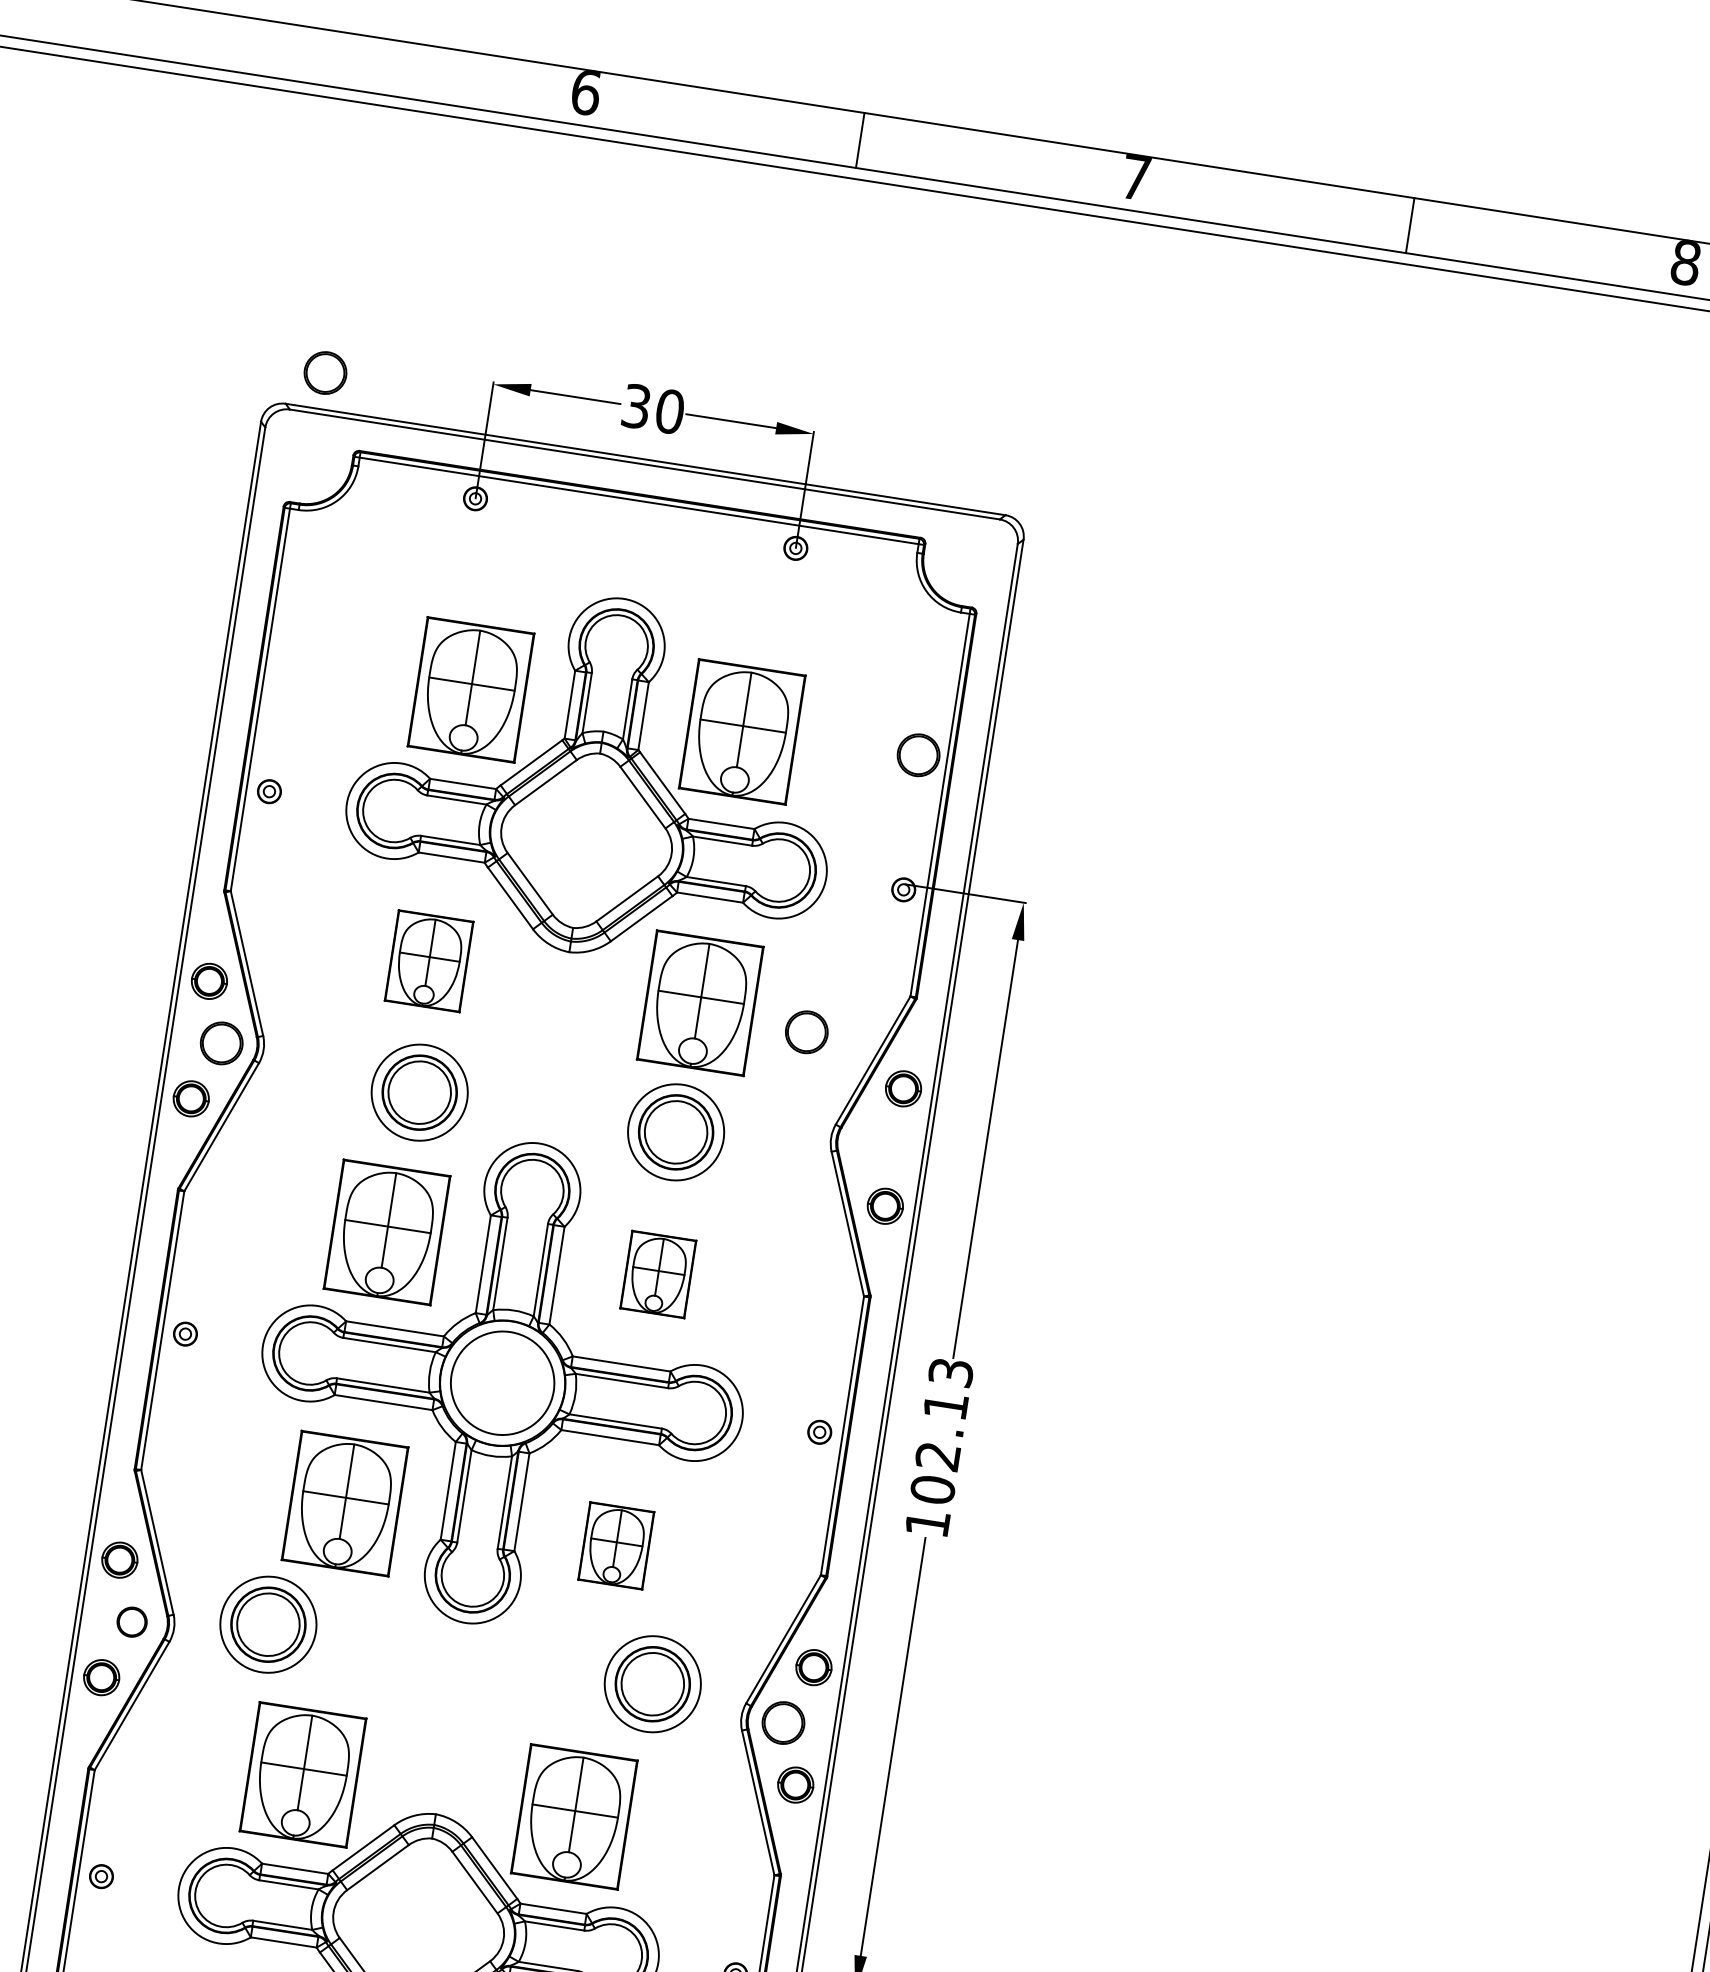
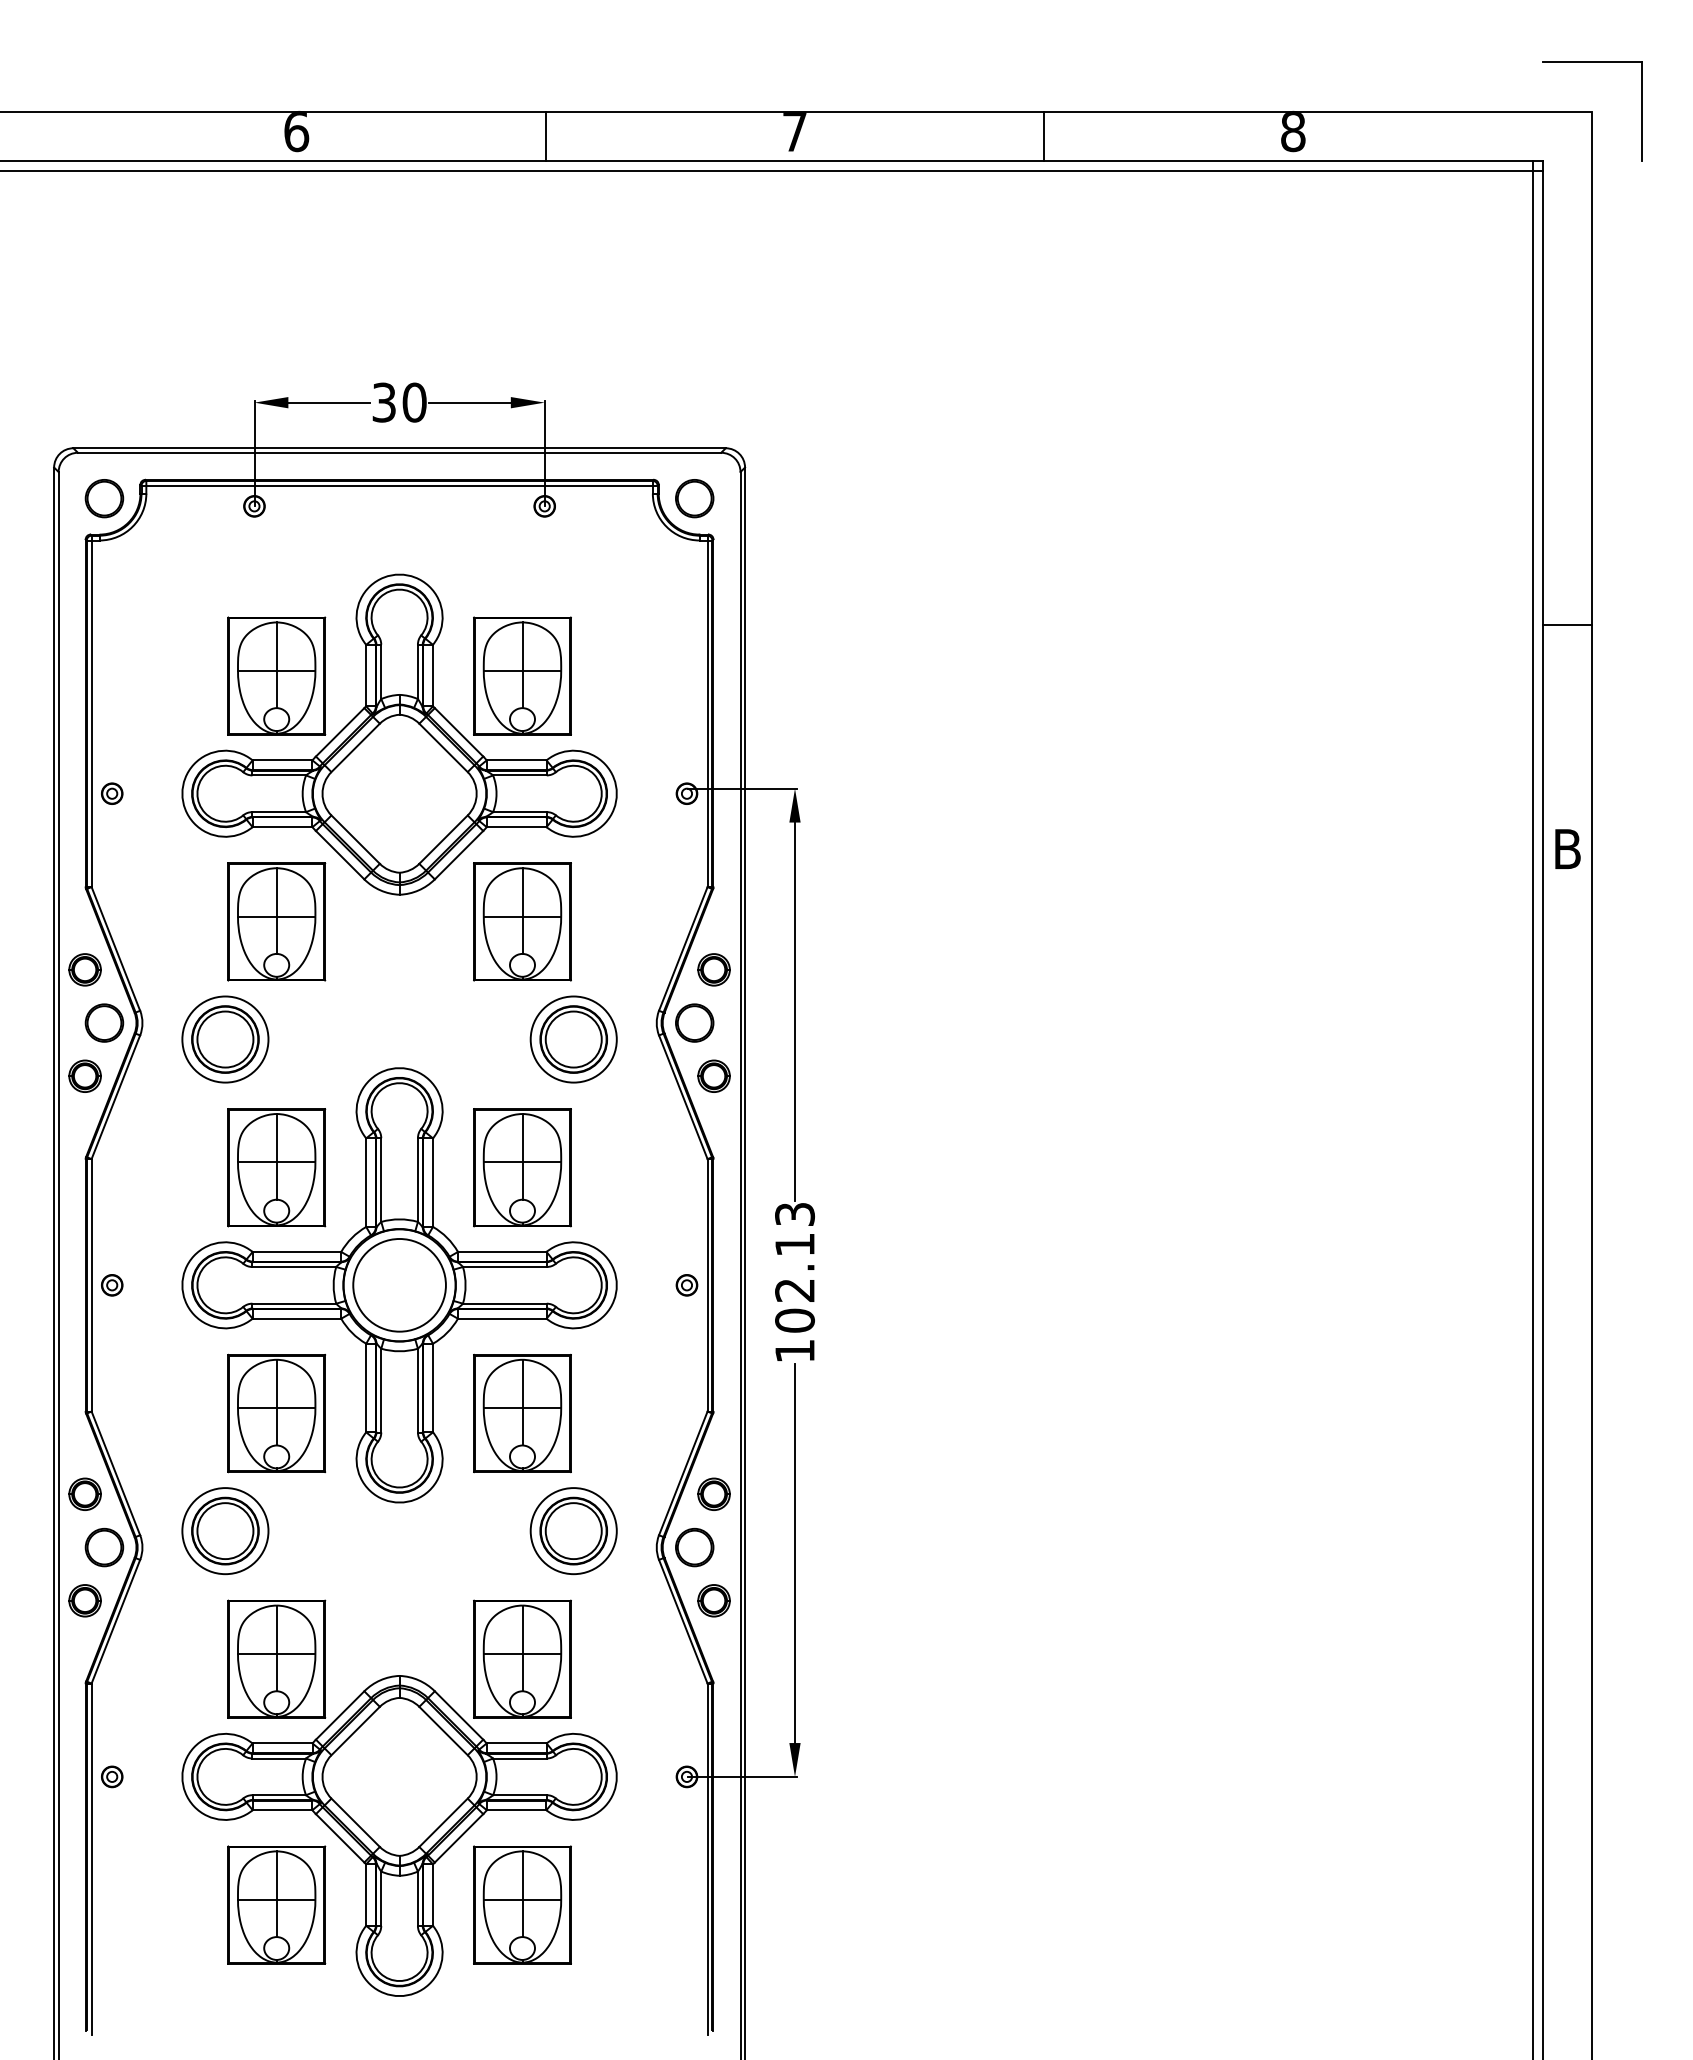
part: (325, 372) -> (104, 498), moved
part: (918, 755) -> (694, 498), moved
part: (428, 960) -> (276, 921), size x1.43
part: (806, 1031) -> (694, 1022), moved
part: (419, 1092) -> (225, 1039), moved
part: (675, 1132) -> (573, 1039), moved
part: (658, 1274) -> (522, 1167), size x1.67
part: (616, 1545) -> (522, 1413), size x1.67
part: (132, 1622) -> (104, 1547), size x1.43

